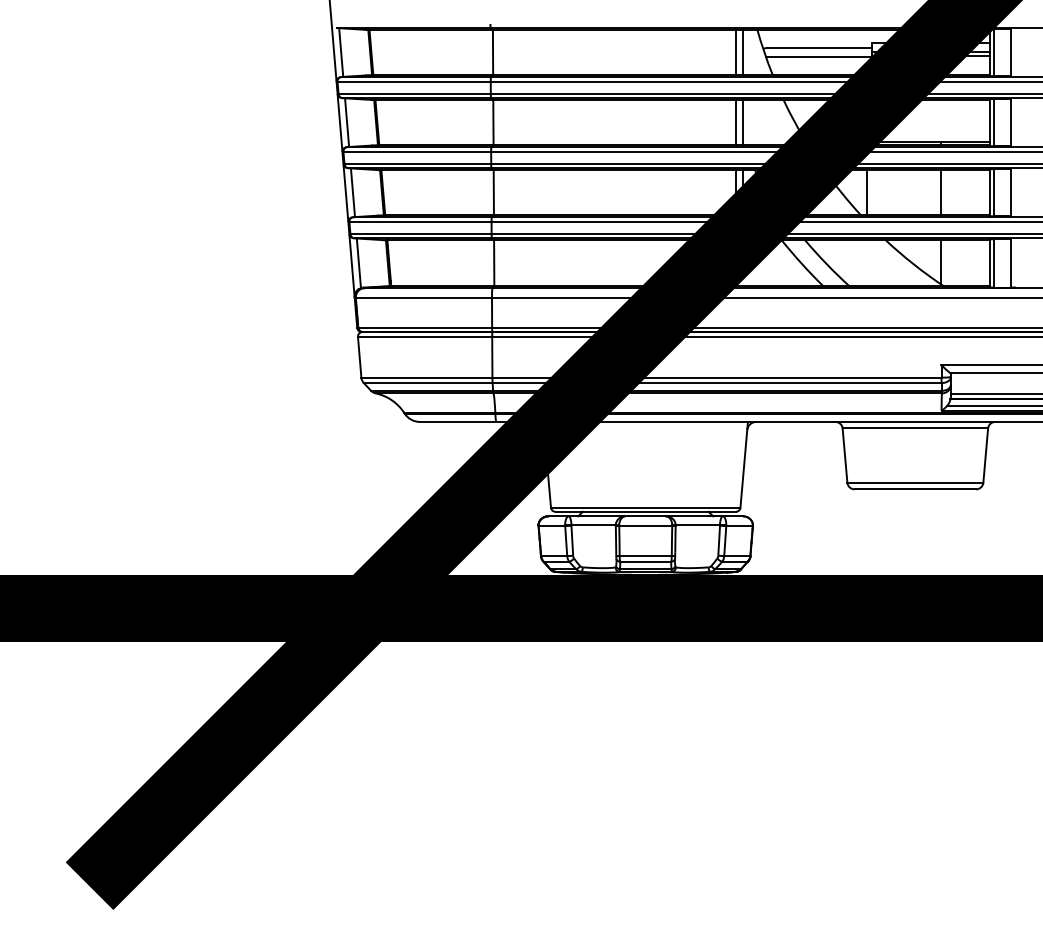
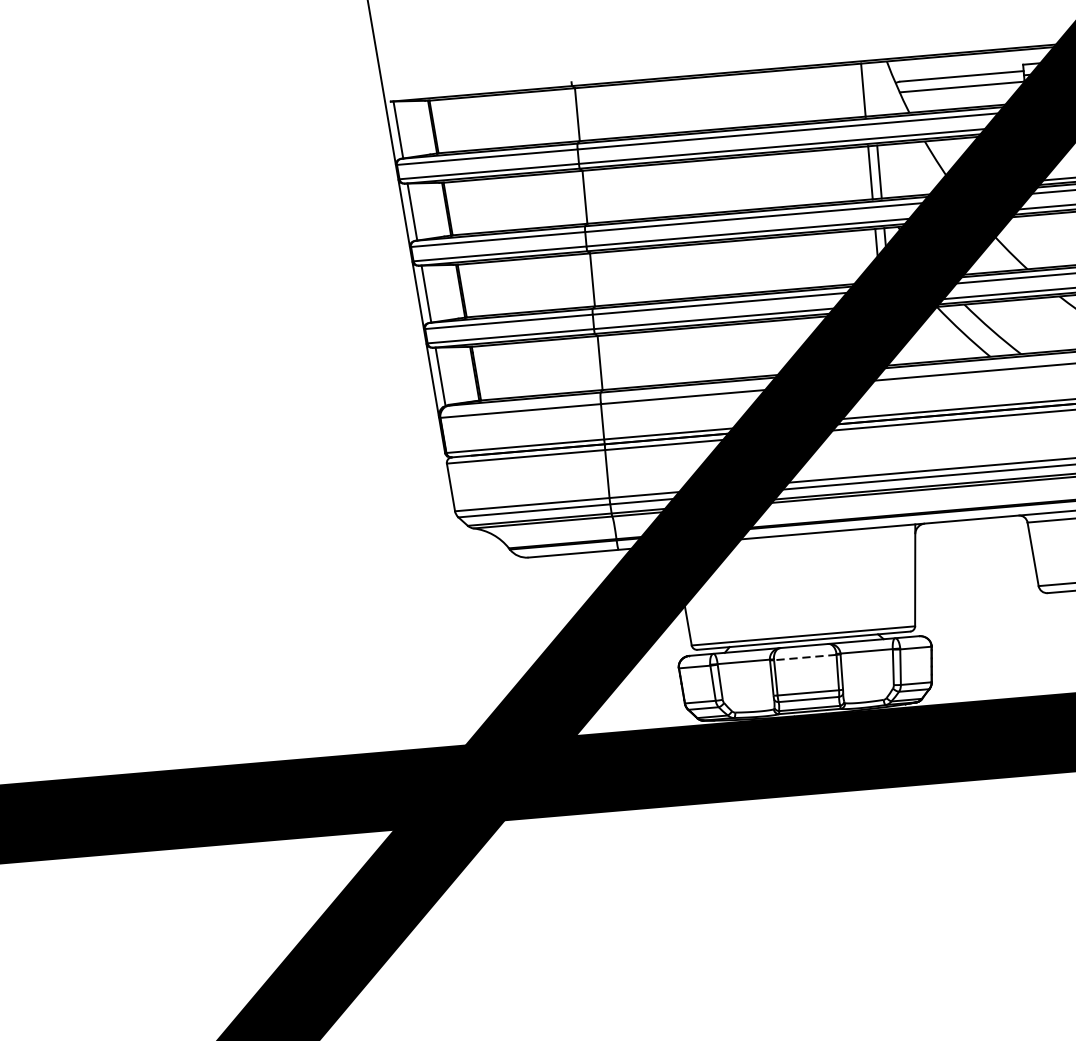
line: (743, 52) -> (872, 89), removed
line: (867, 192) -> (1033, 241), removed
line: (645, 526) -> (805, 658), solid -> dashed

